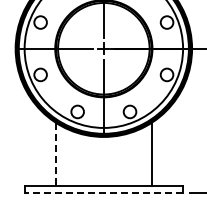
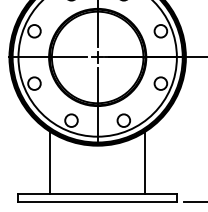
line: (55, 154) -> (49, 163), dashed -> solid
line: (103, 192) -> (97, 201), dashed -> solid

